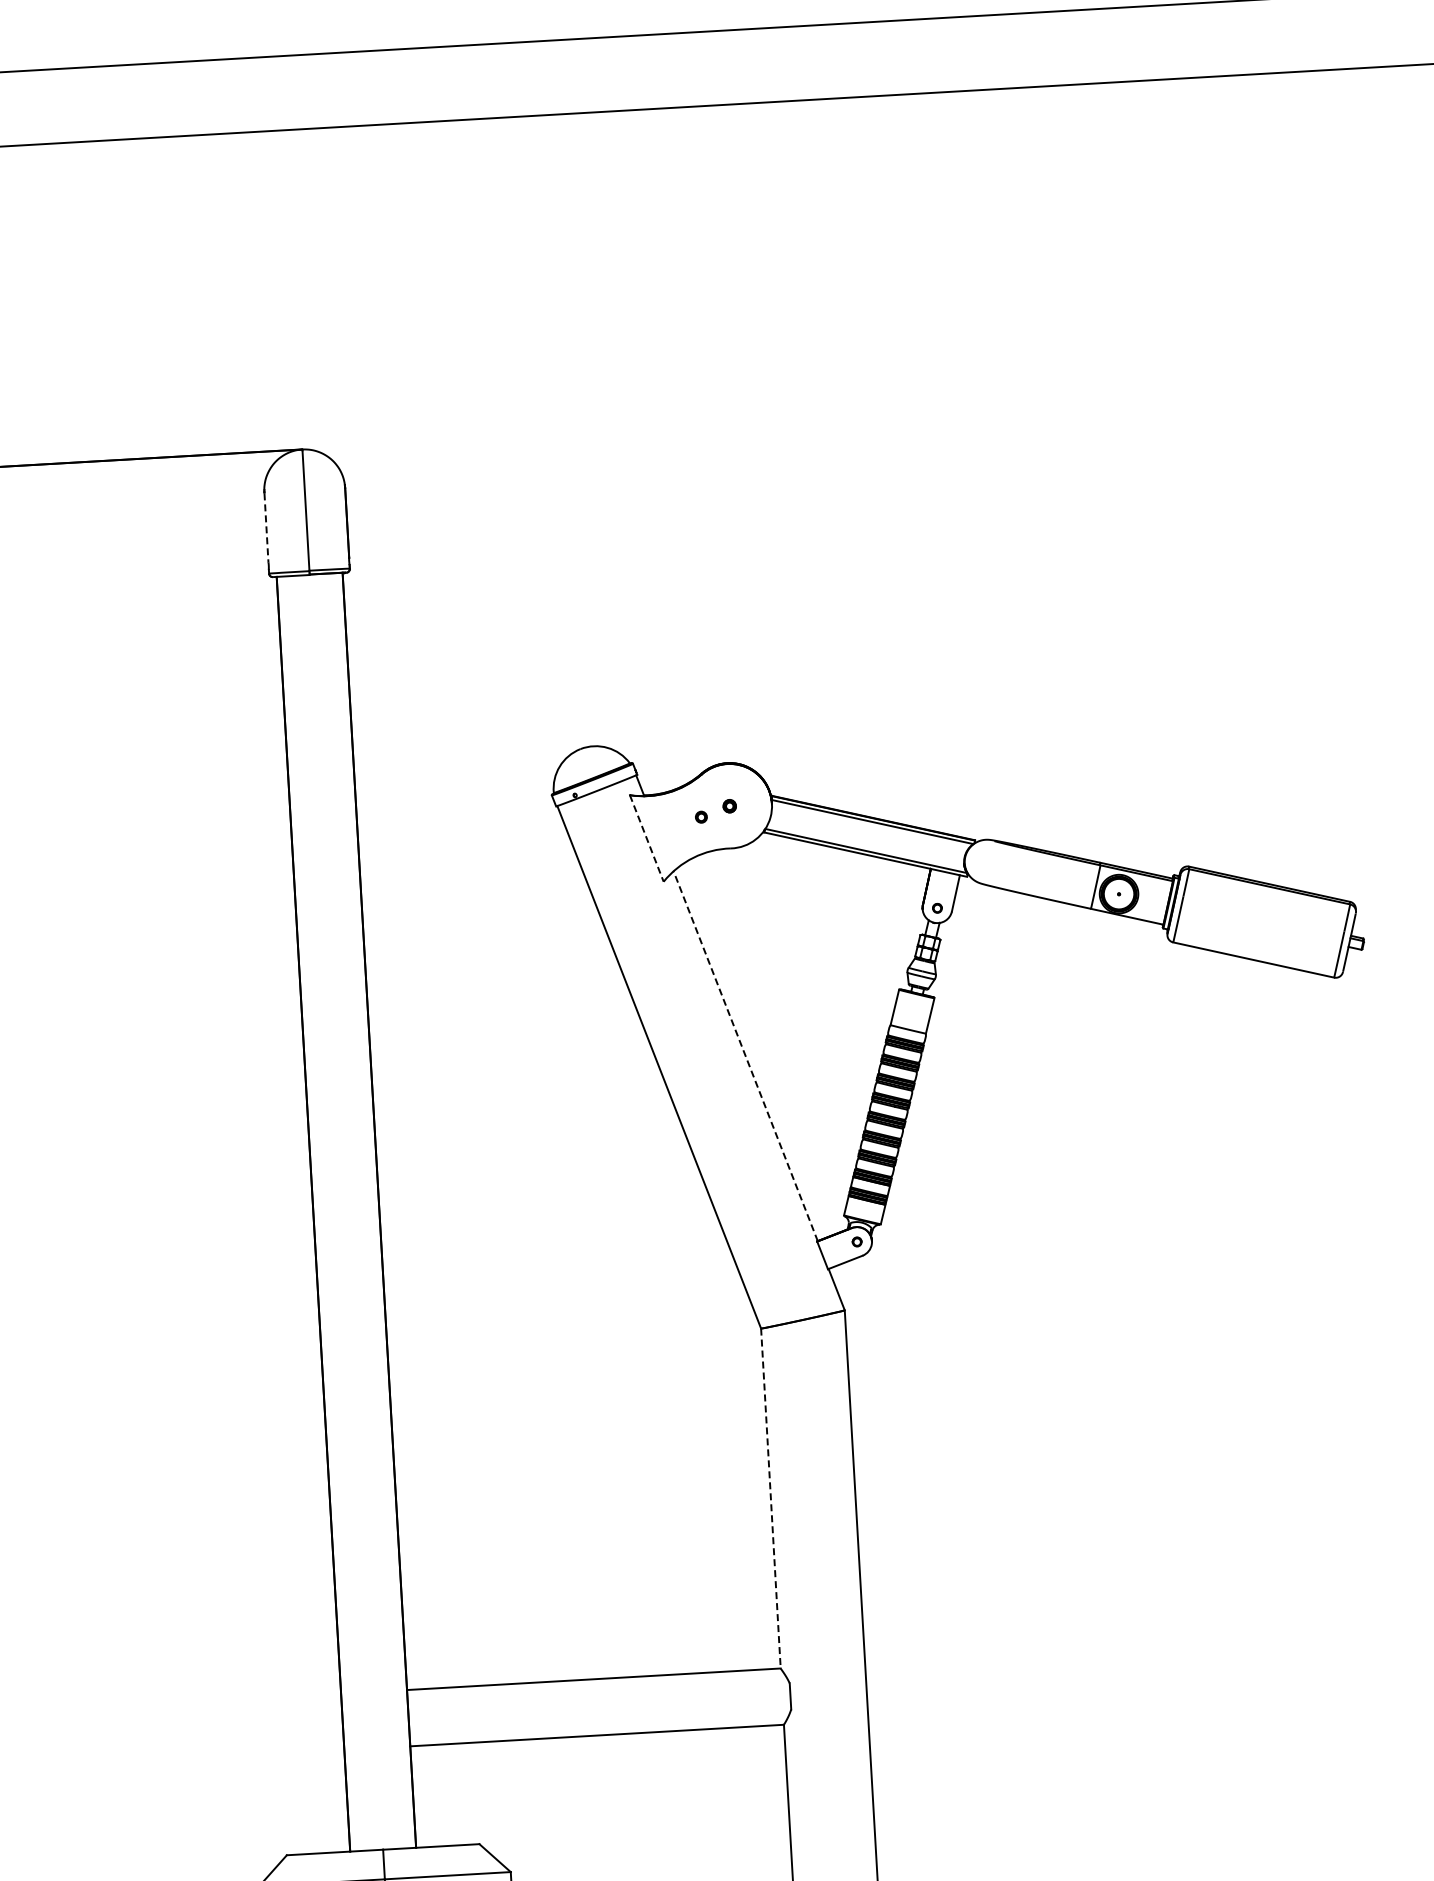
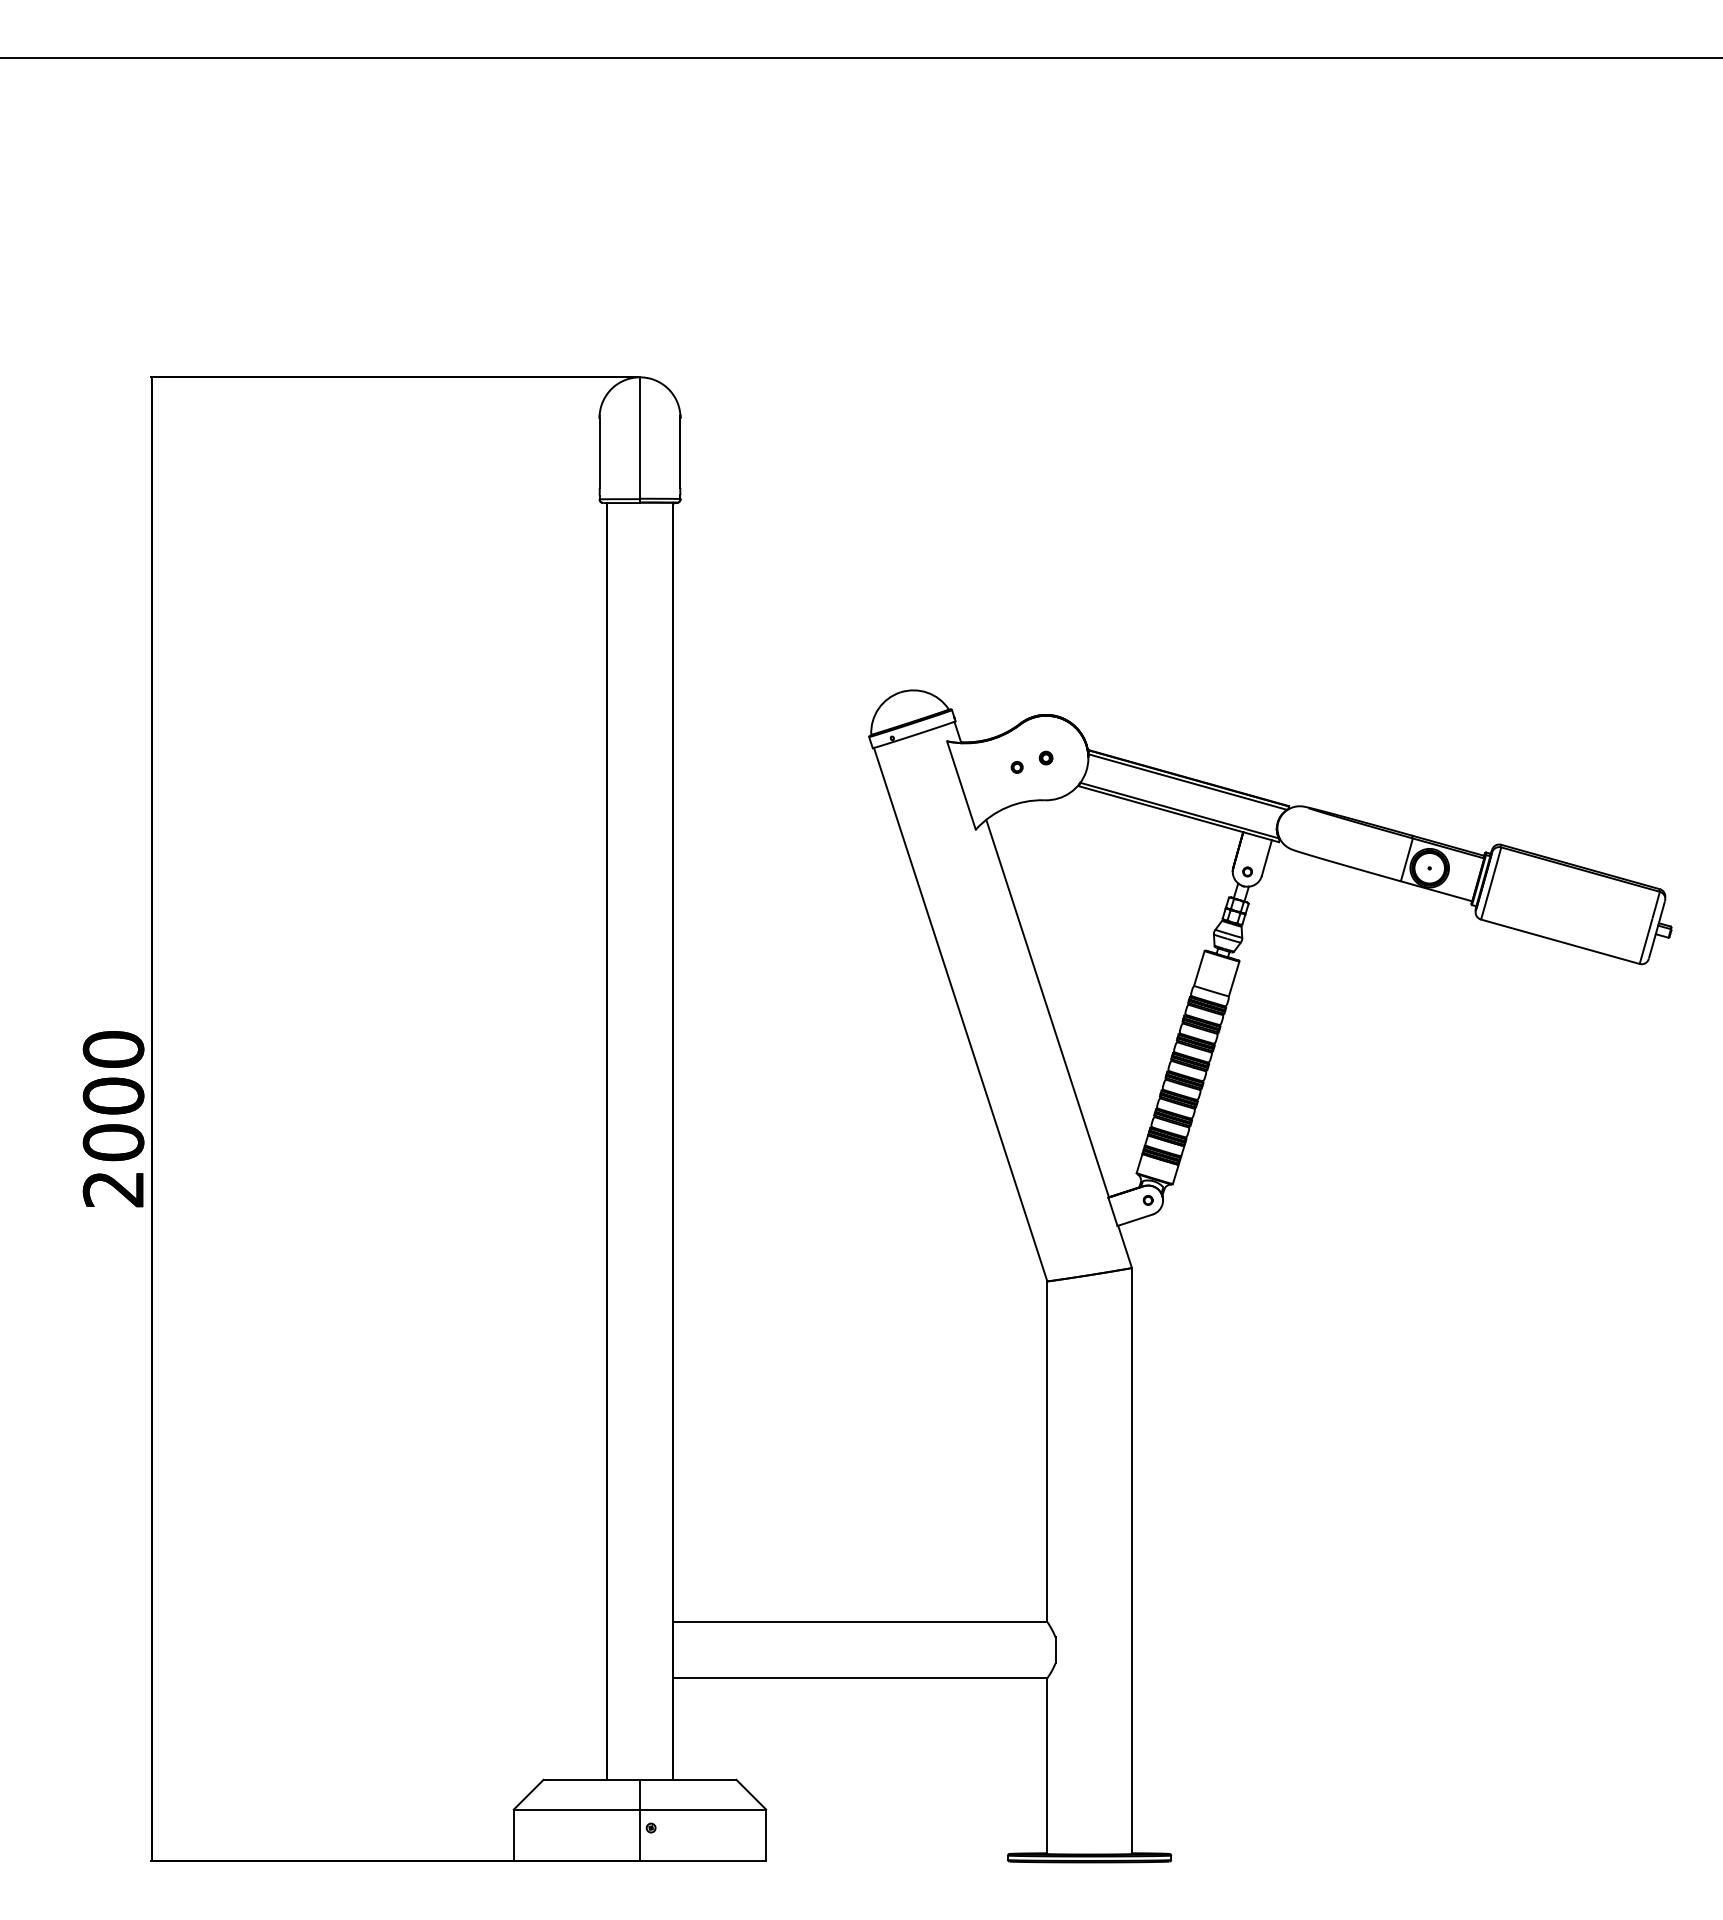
line: (266, 527) -> (599, 453), dashed -> solid
line: (646, 839) -> (961, 786), dashed -> solid
line: (745, 1056) -> (1047, 1008), dashed -> solid
line: (771, 1499) -> (1047, 1452), dashed -> solid

